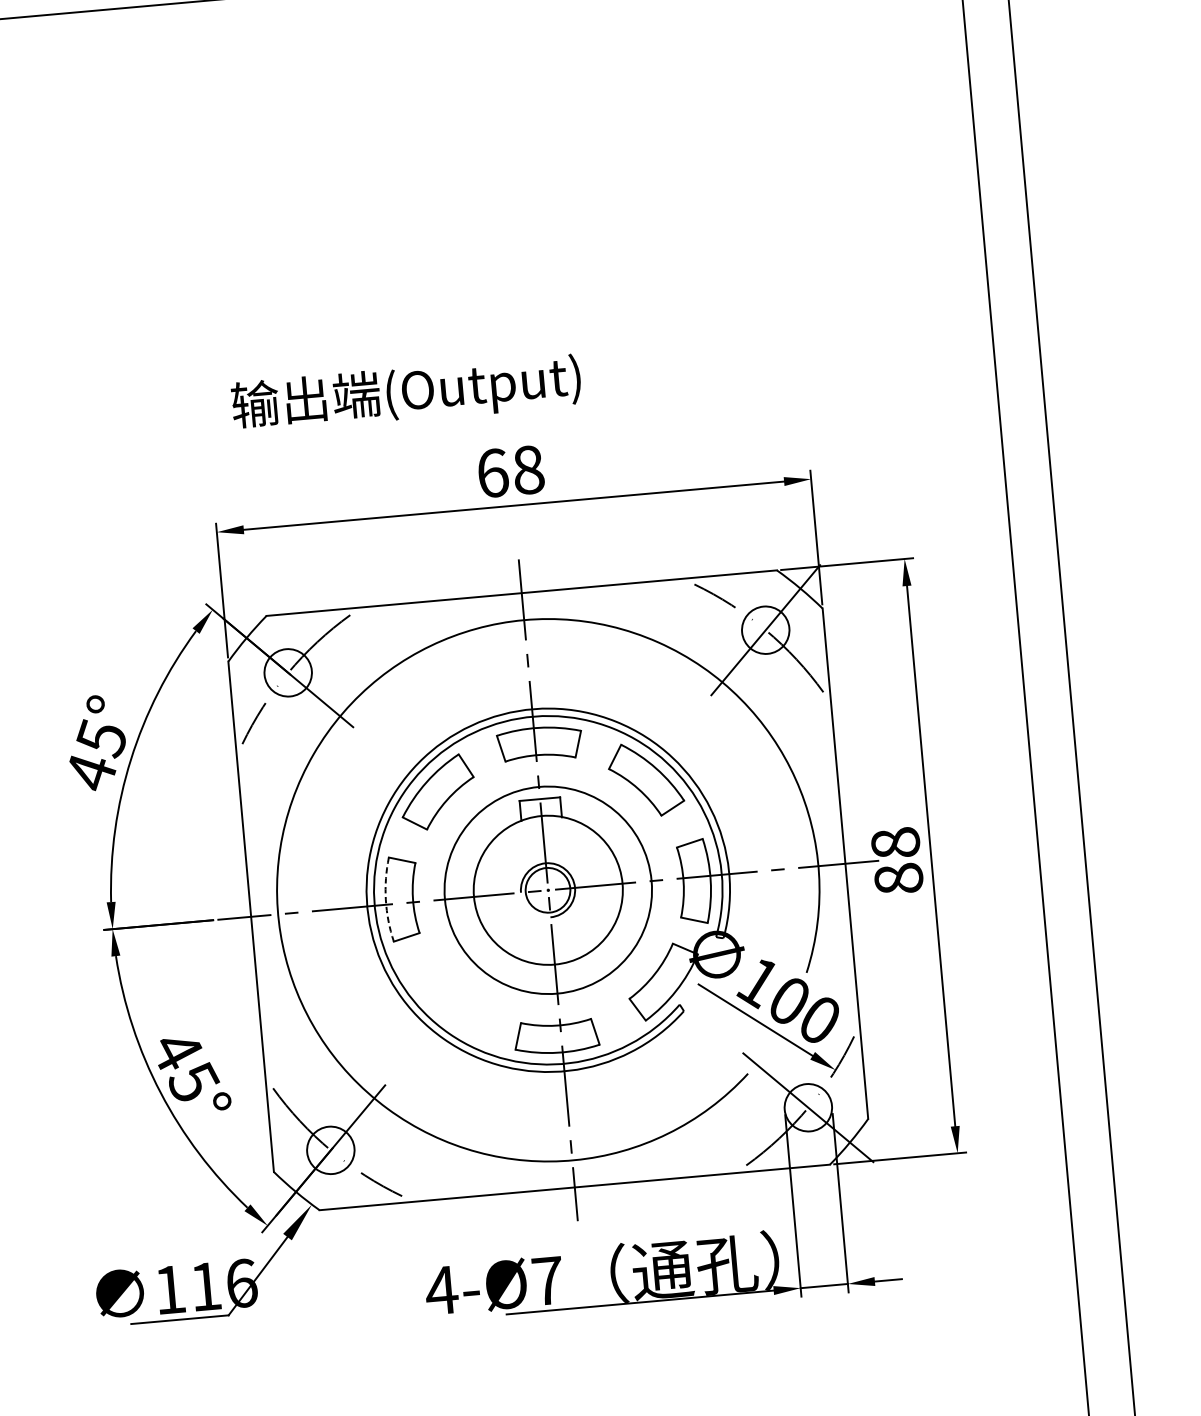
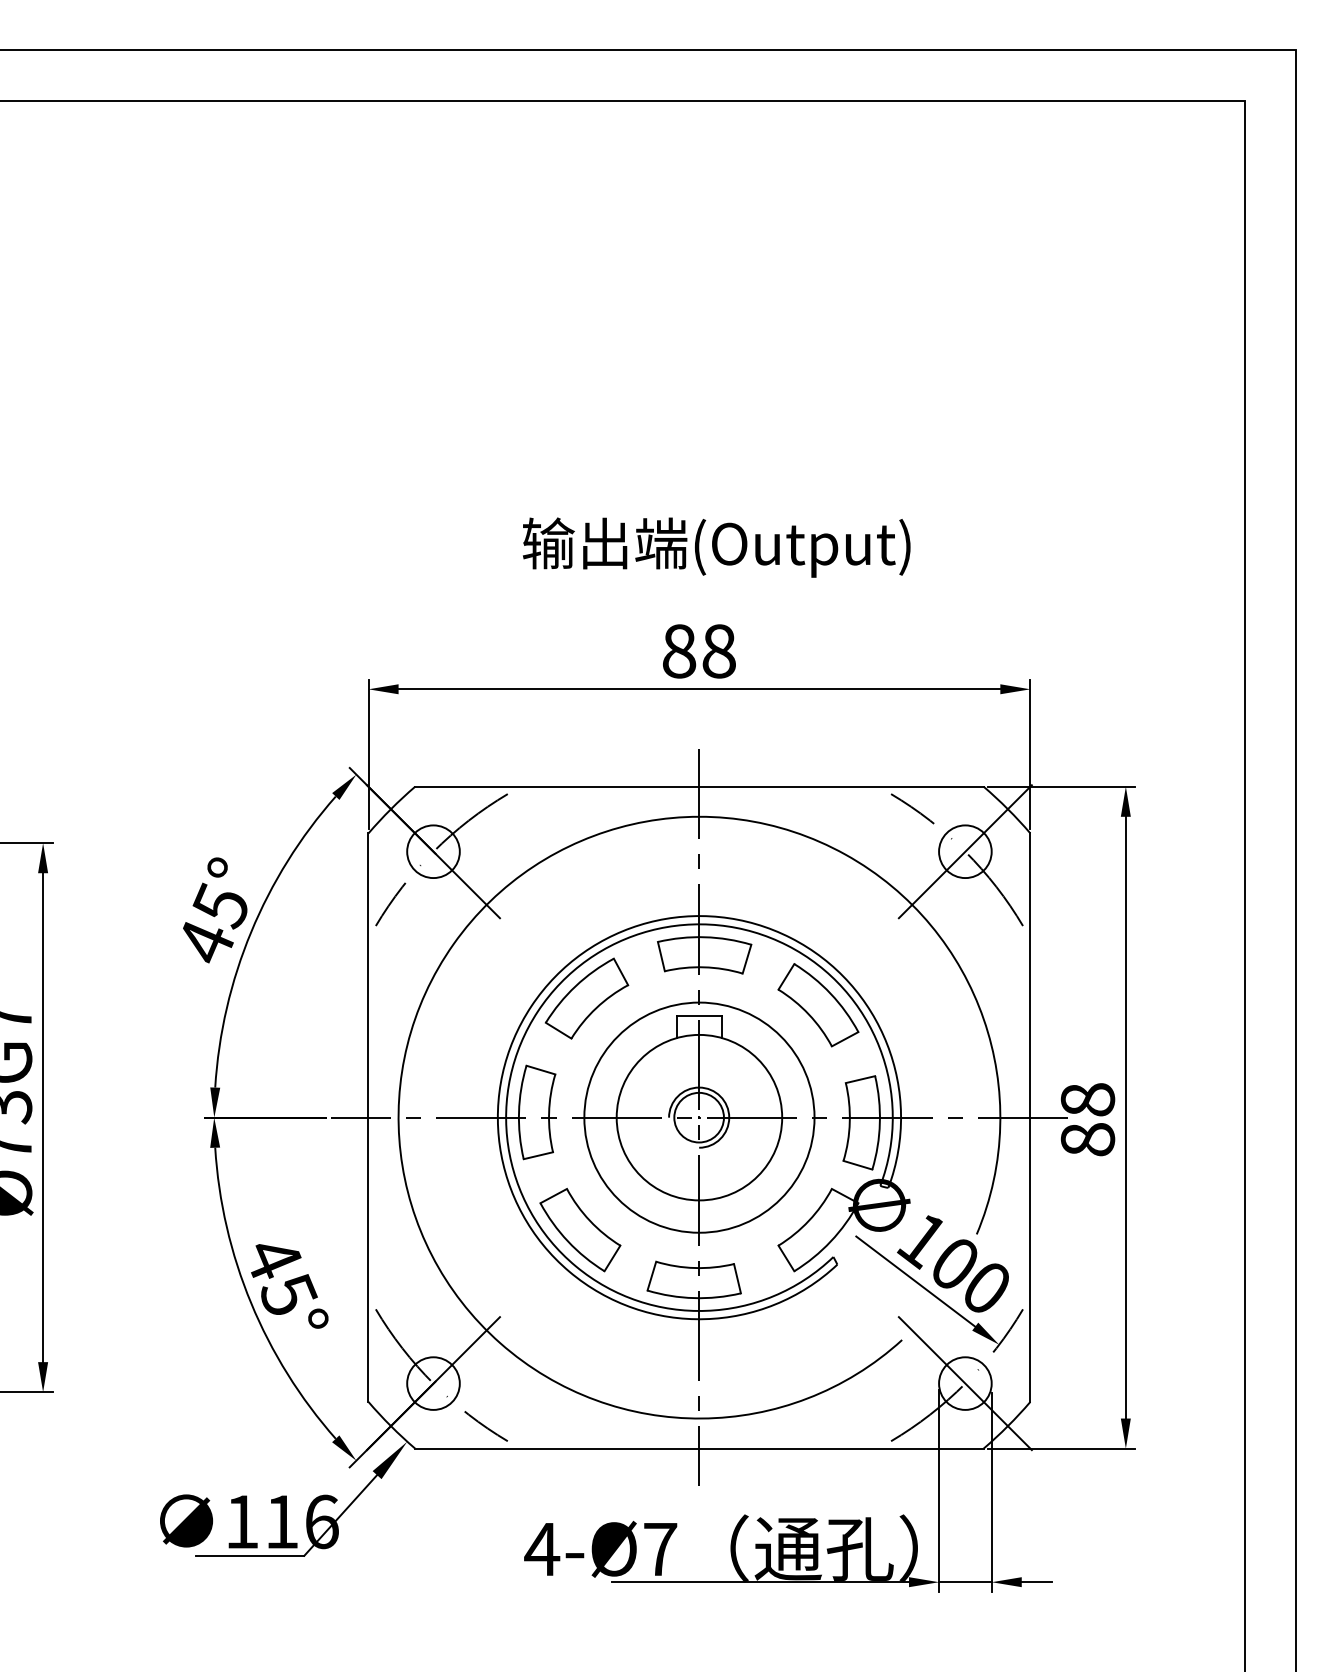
text: (406, 394) -> (716, 547), moved
text: (493, 473) -> (679, 651), 68 -> 88
arc: (386, 900) -> (519, 1112), dashed -> solid
part: (450, 1001) -> (580, 1230), added

